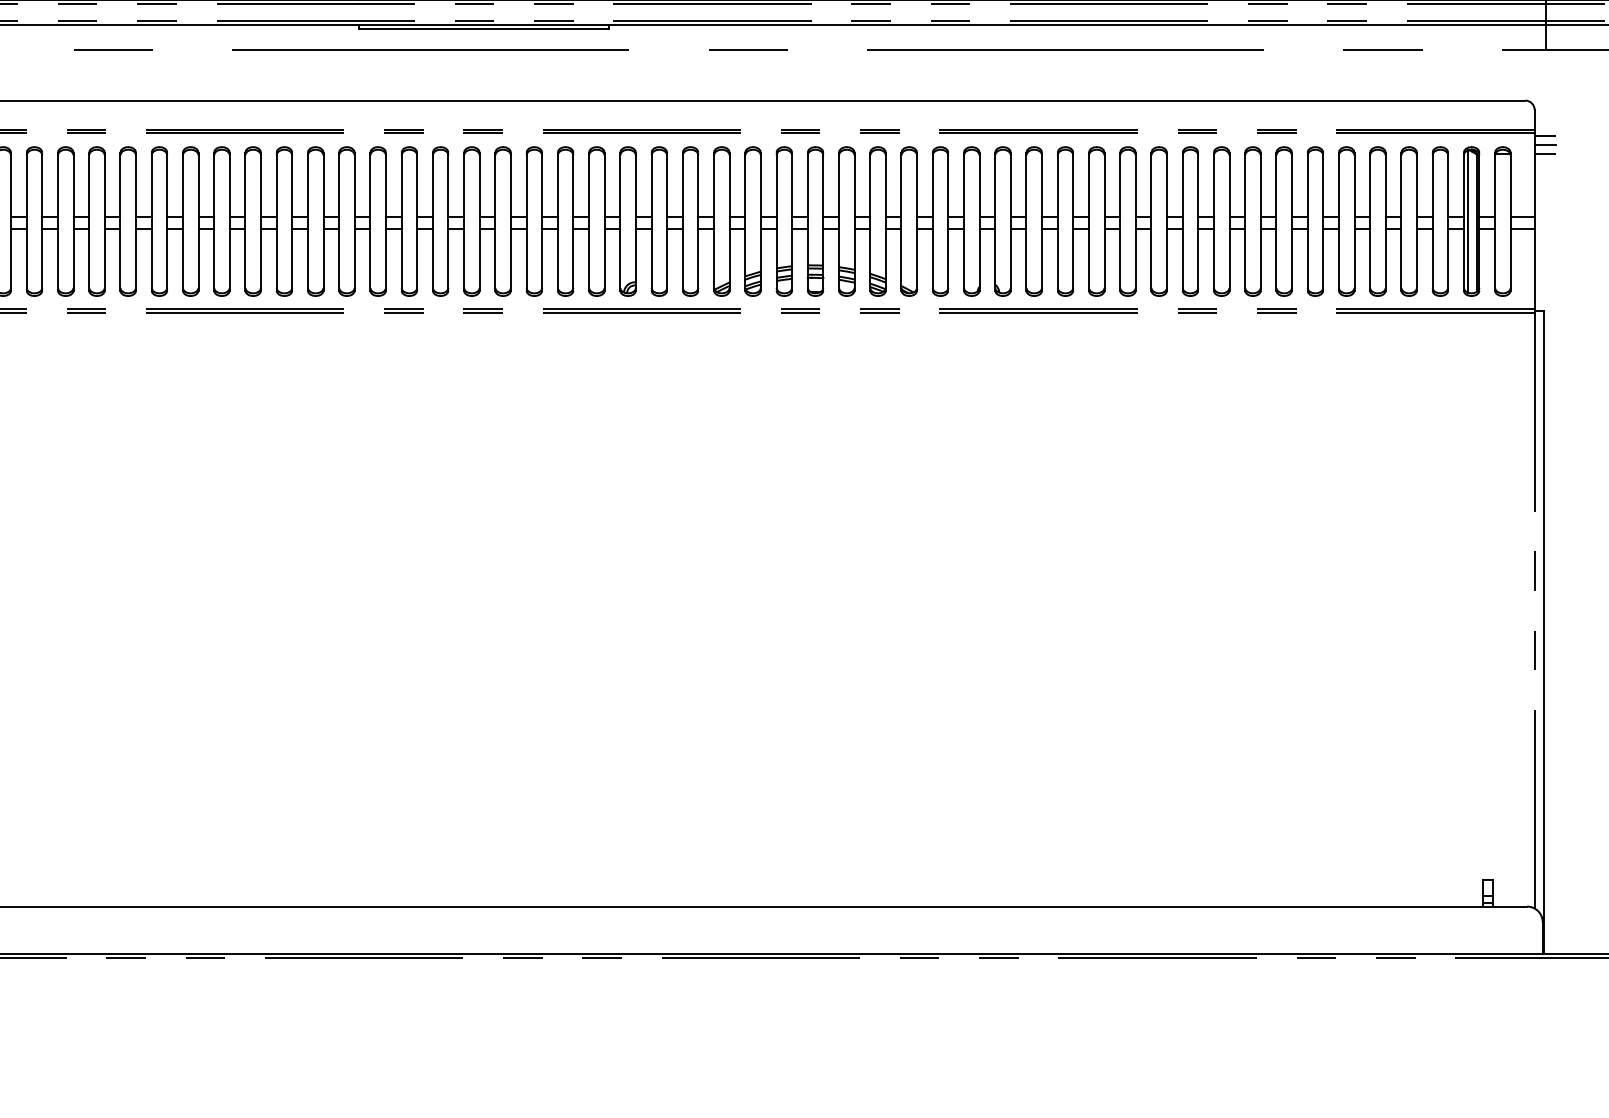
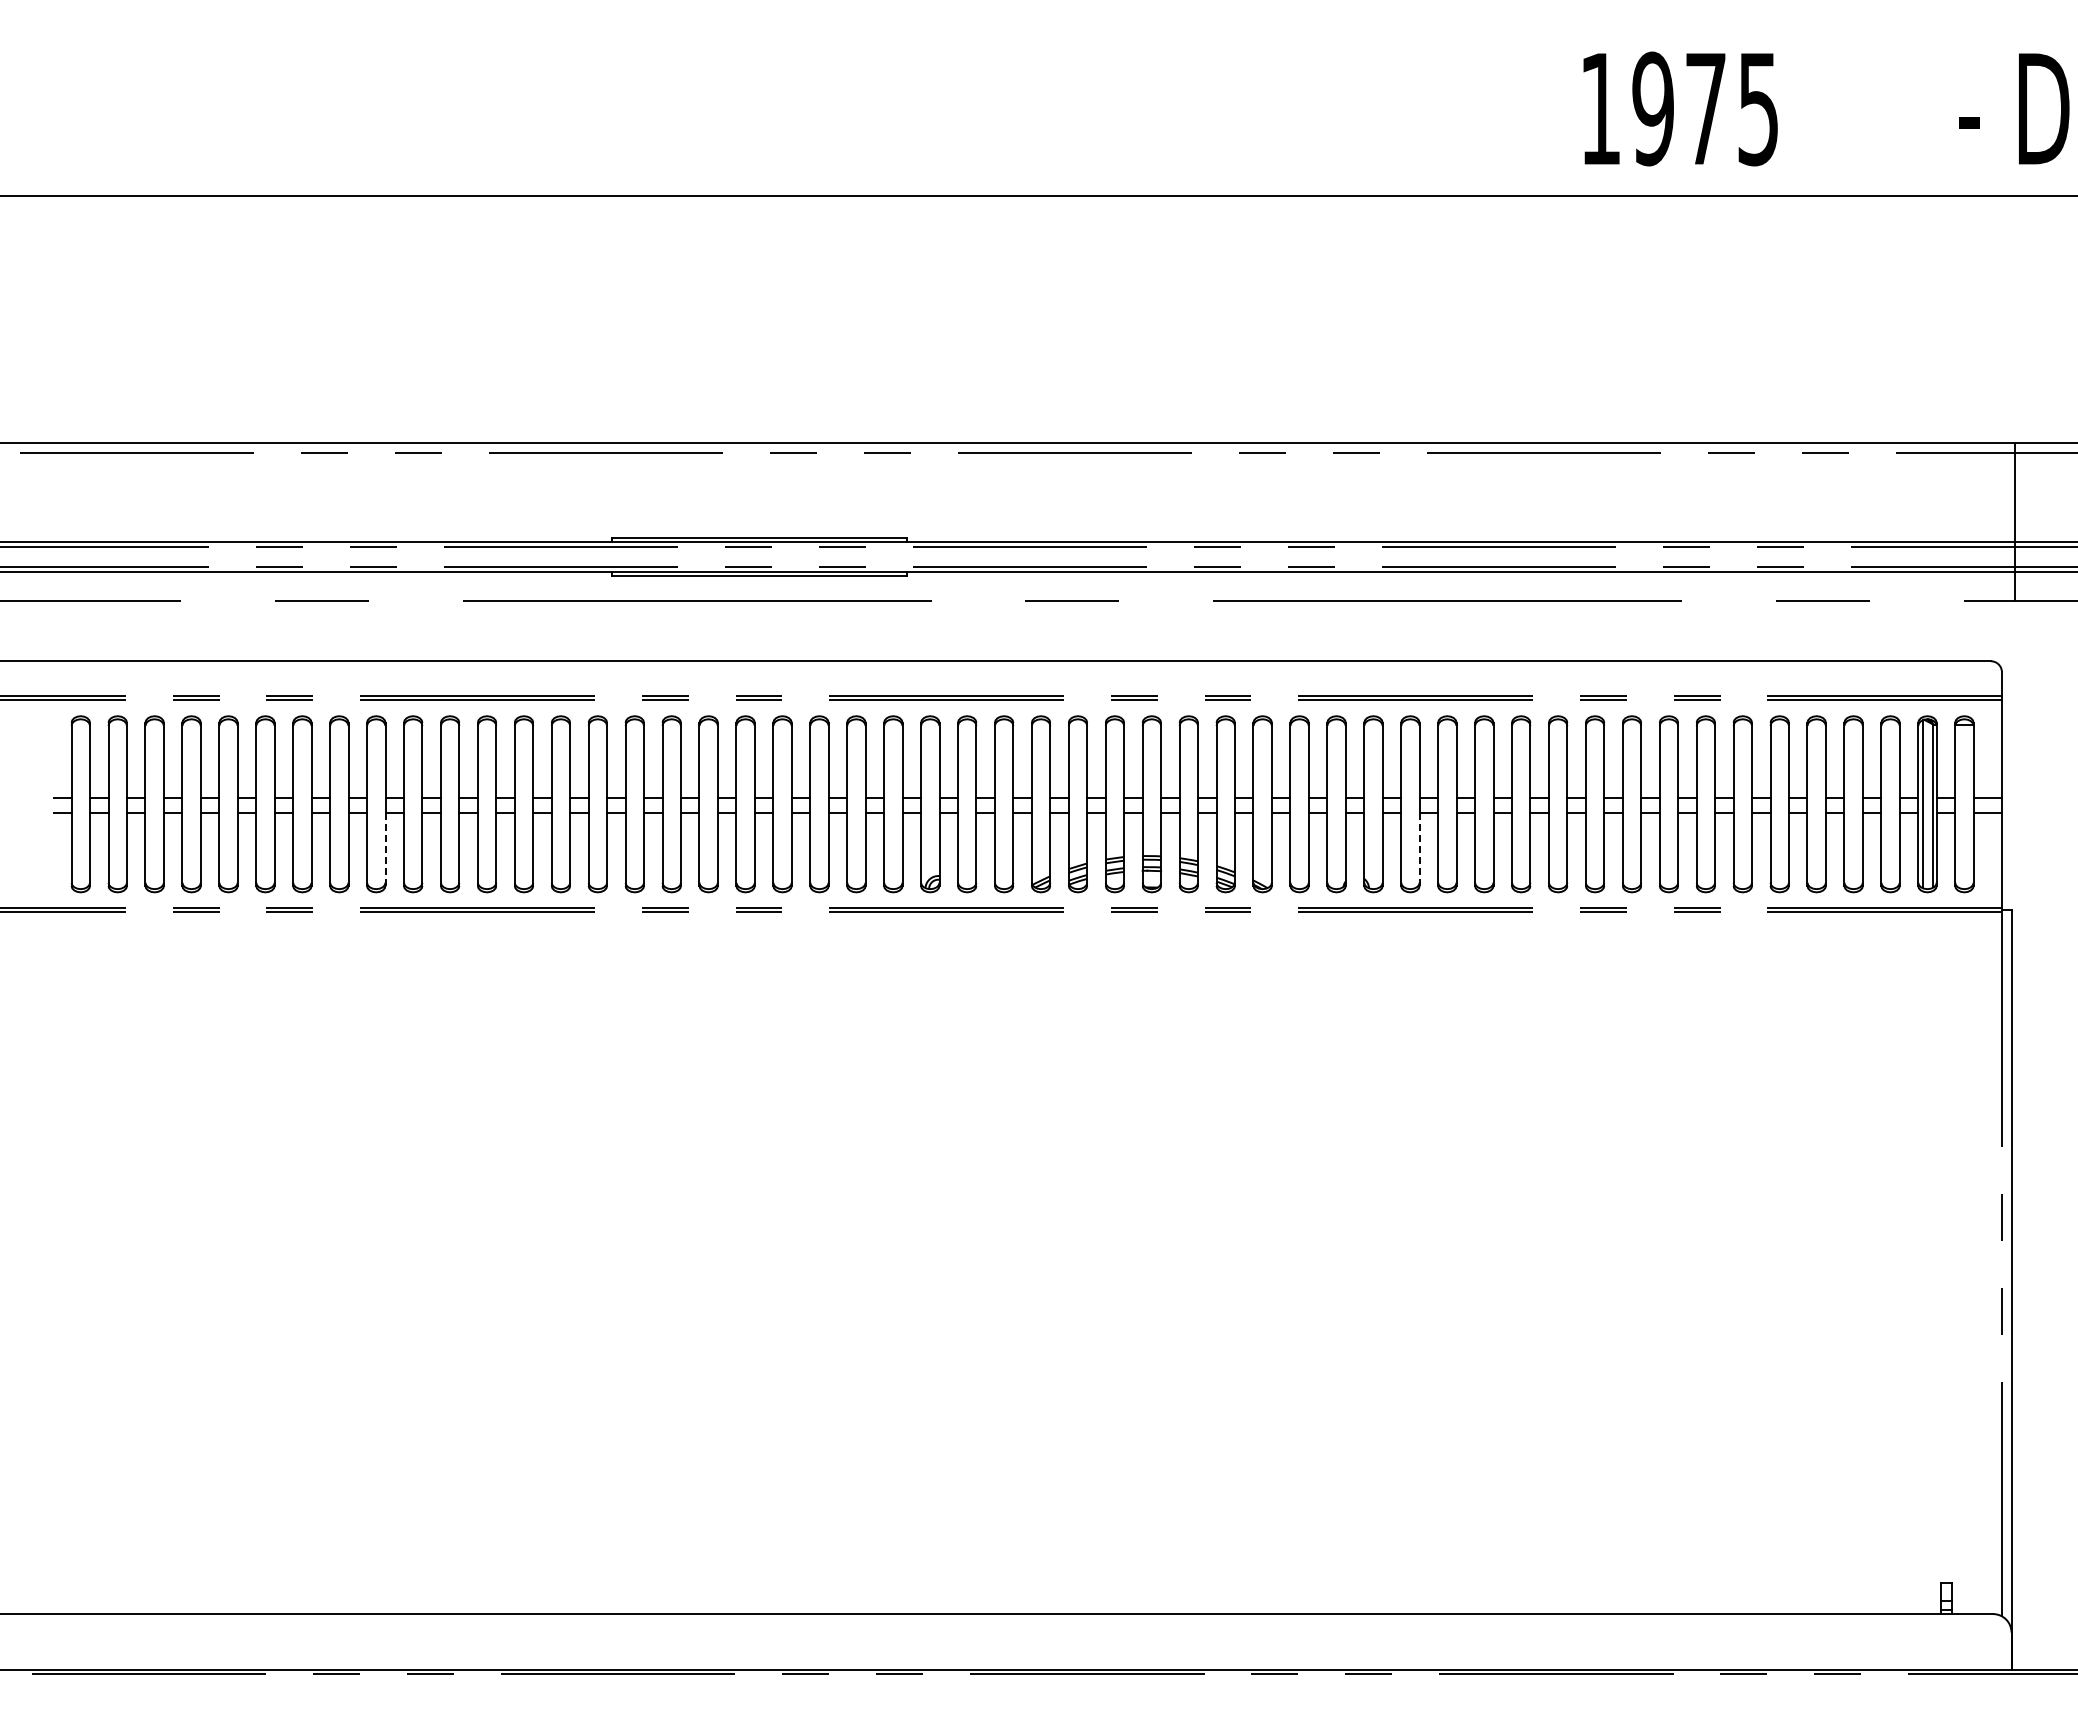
line: (1544, 136) -> (2013, 703), removed
line: (1544, 145) -> (2013, 714), removed
line: (1544, 154) -> (2013, 724), removed
line: (167, 259) -> (385, 849), solid -> dashed
line: (1041, 259) -> (1419, 849), solid -> dashed

